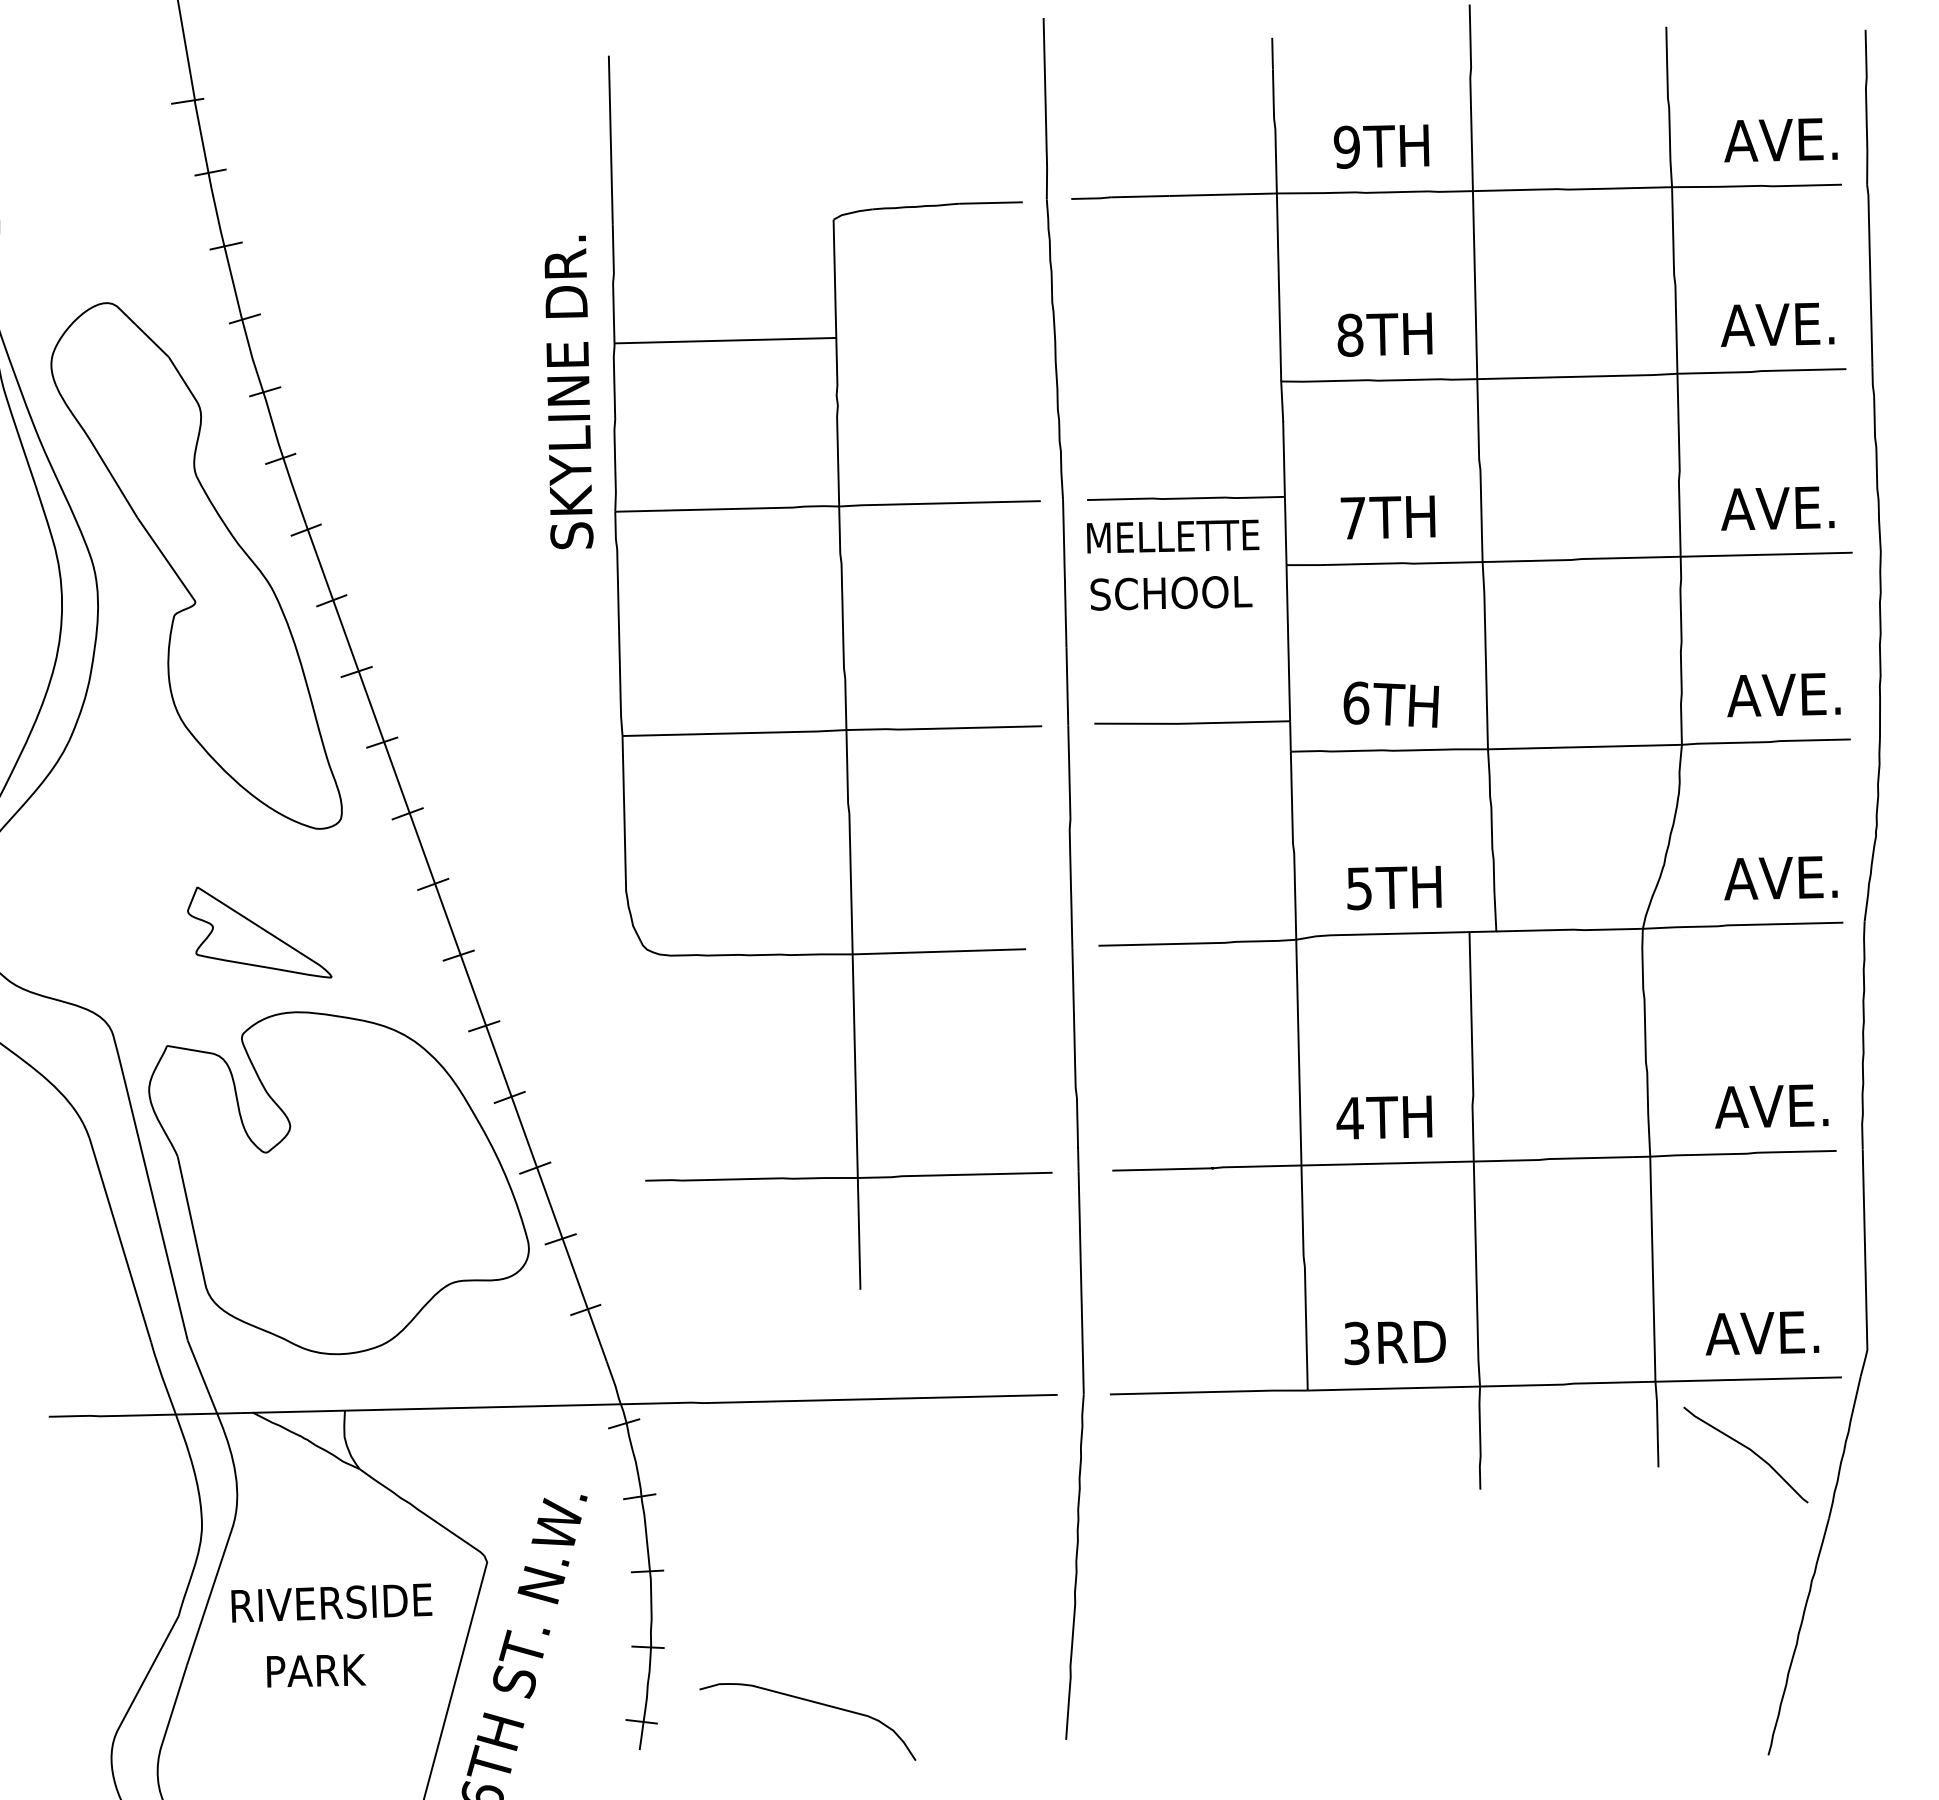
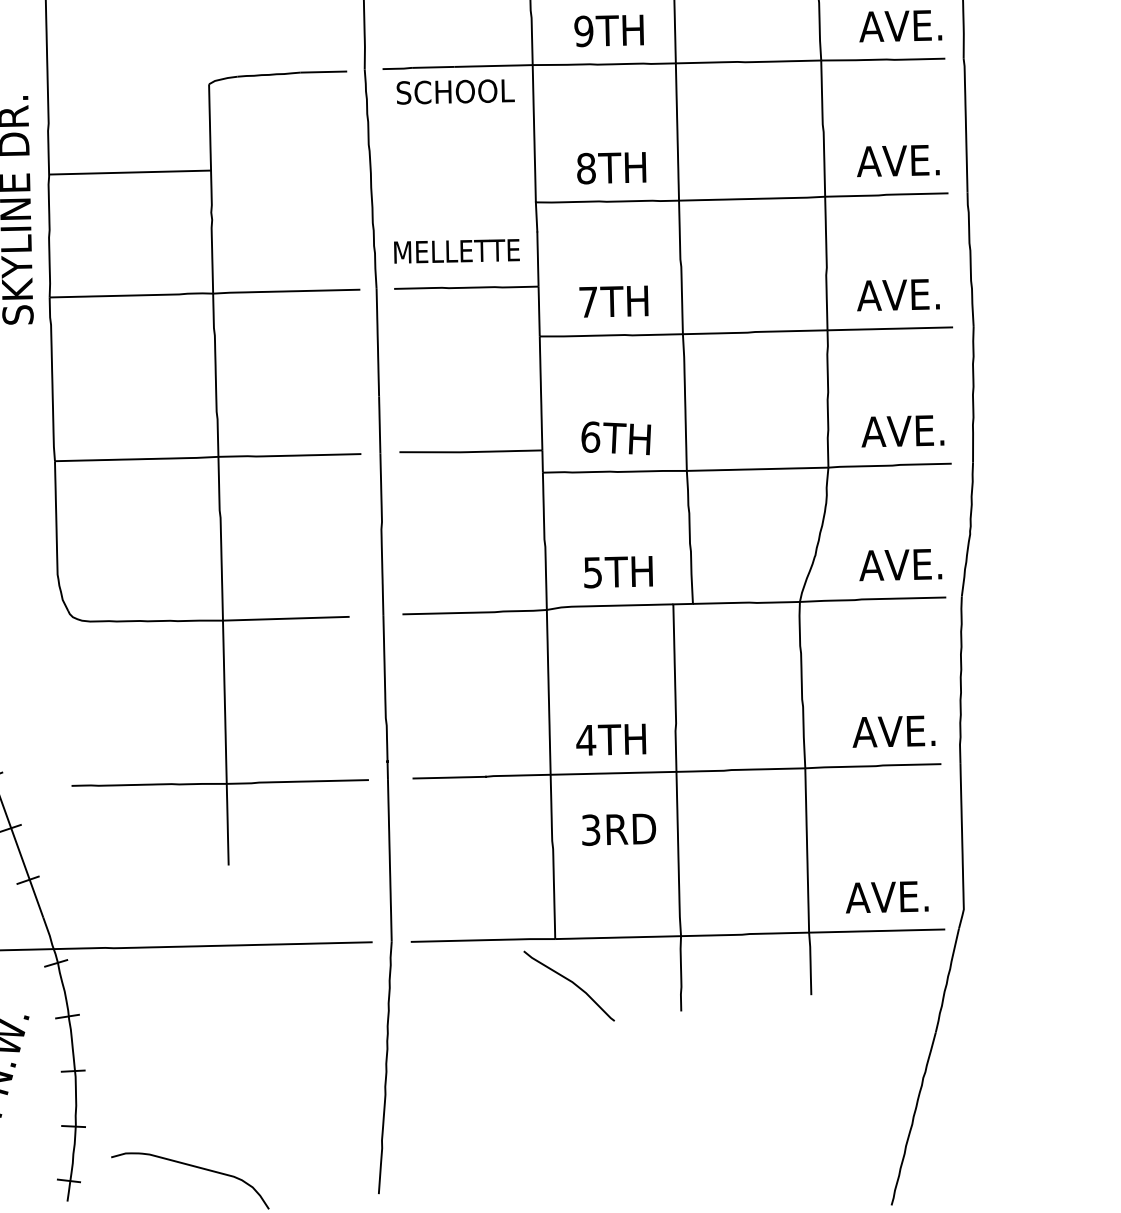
text: (1173, 536) -> (457, 251), moved
text: (1171, 593) -> (455, 92), moved
text: (1394, 1343) -> (618, 830), moved
curve: (1749, 1450) -> (571, 982), moved

